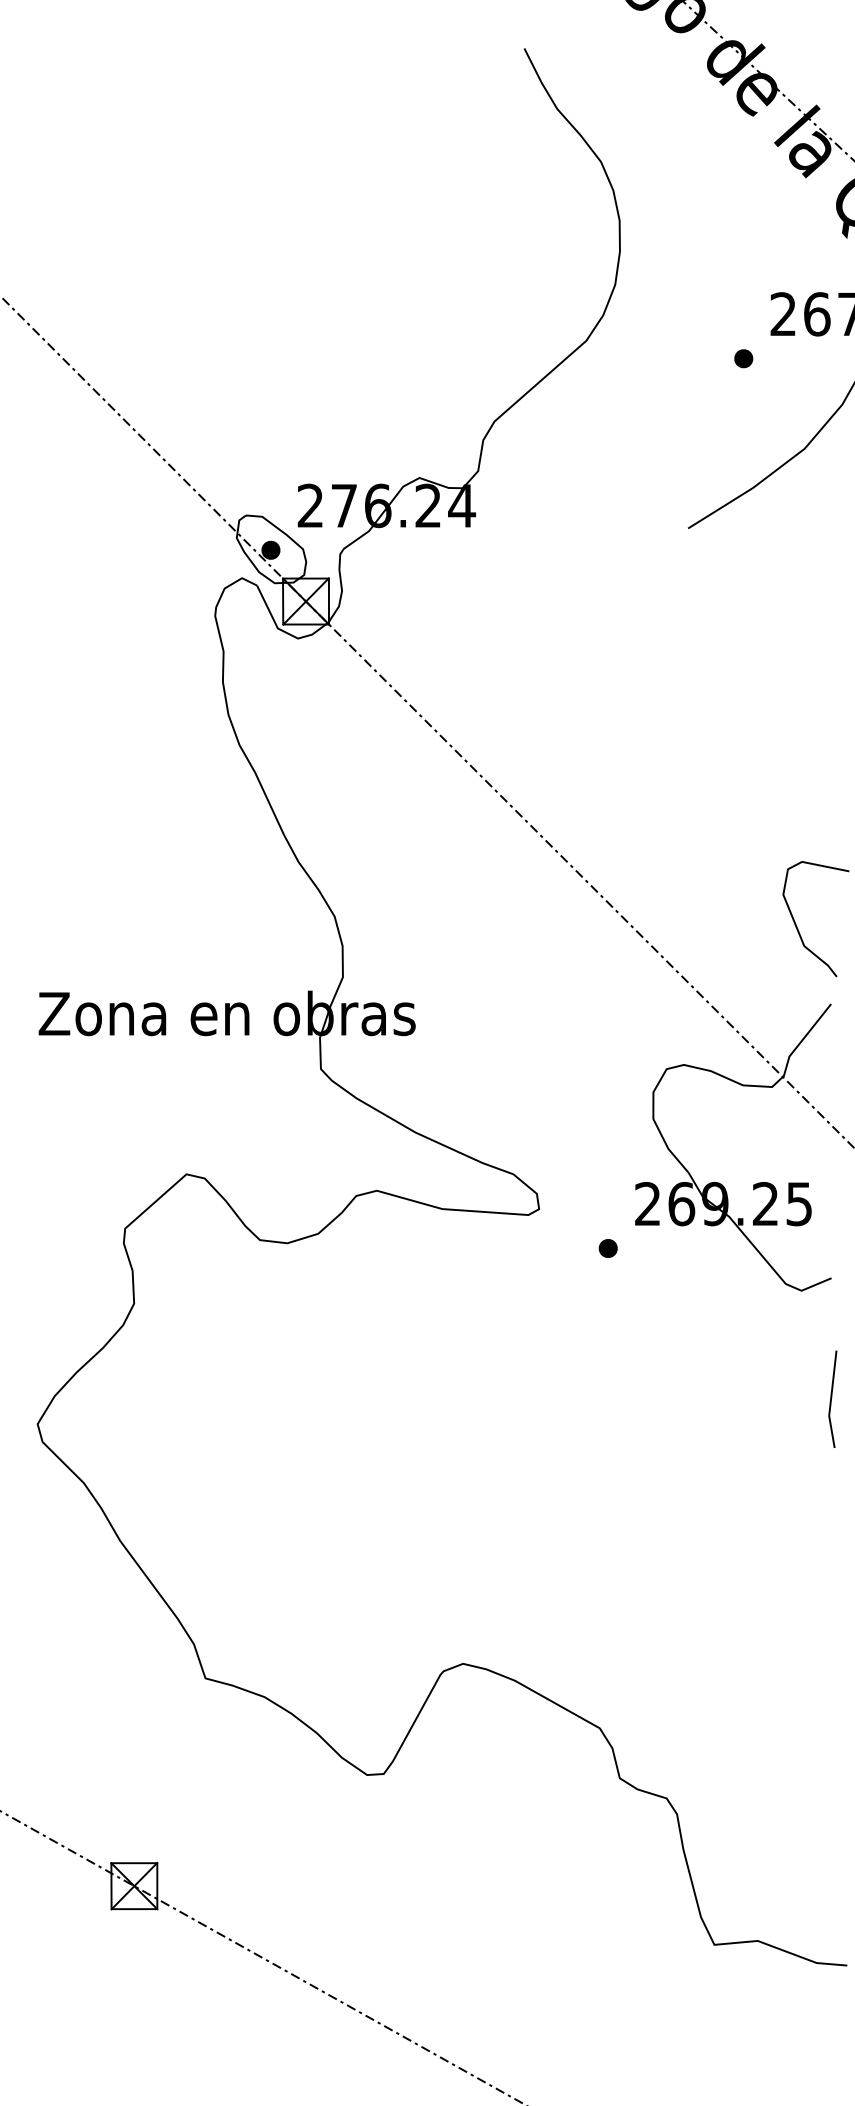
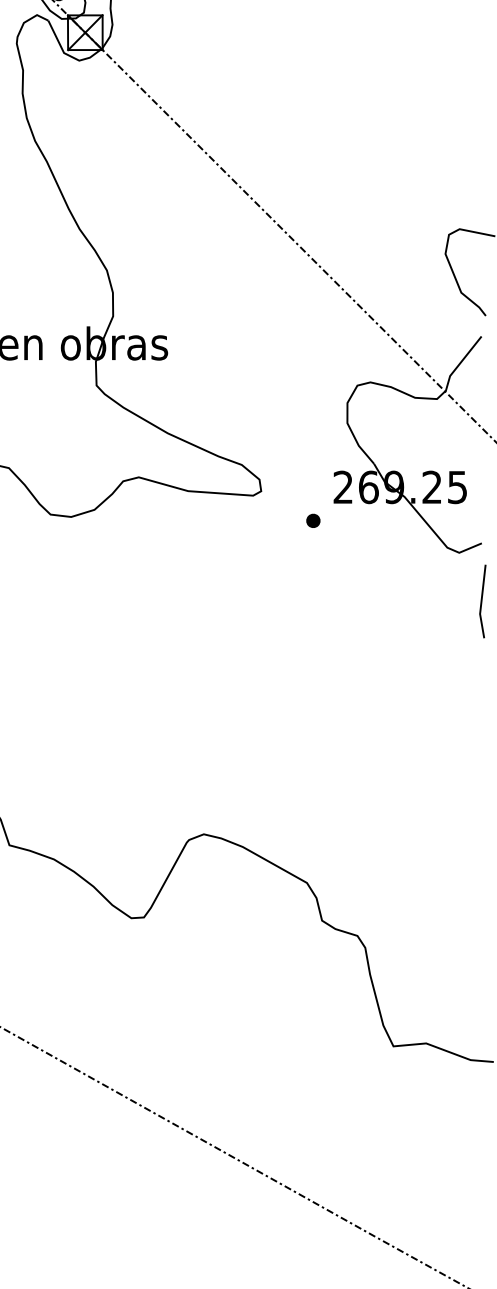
line: (832, 1397) -> (482, 600), moved

